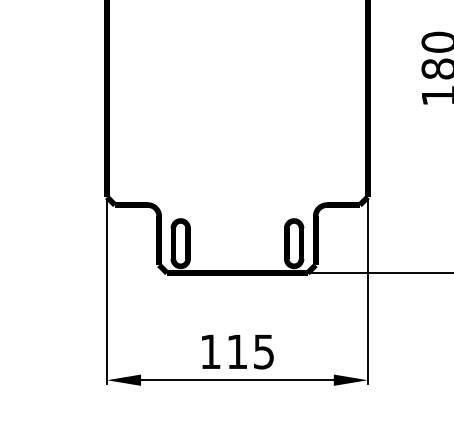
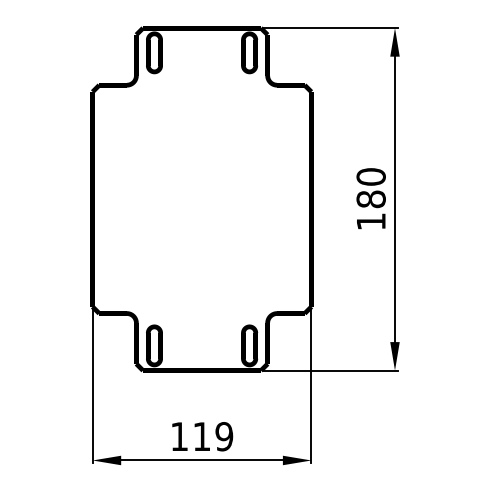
text: (264, 351) -> (224, 436), 115 -> 119

